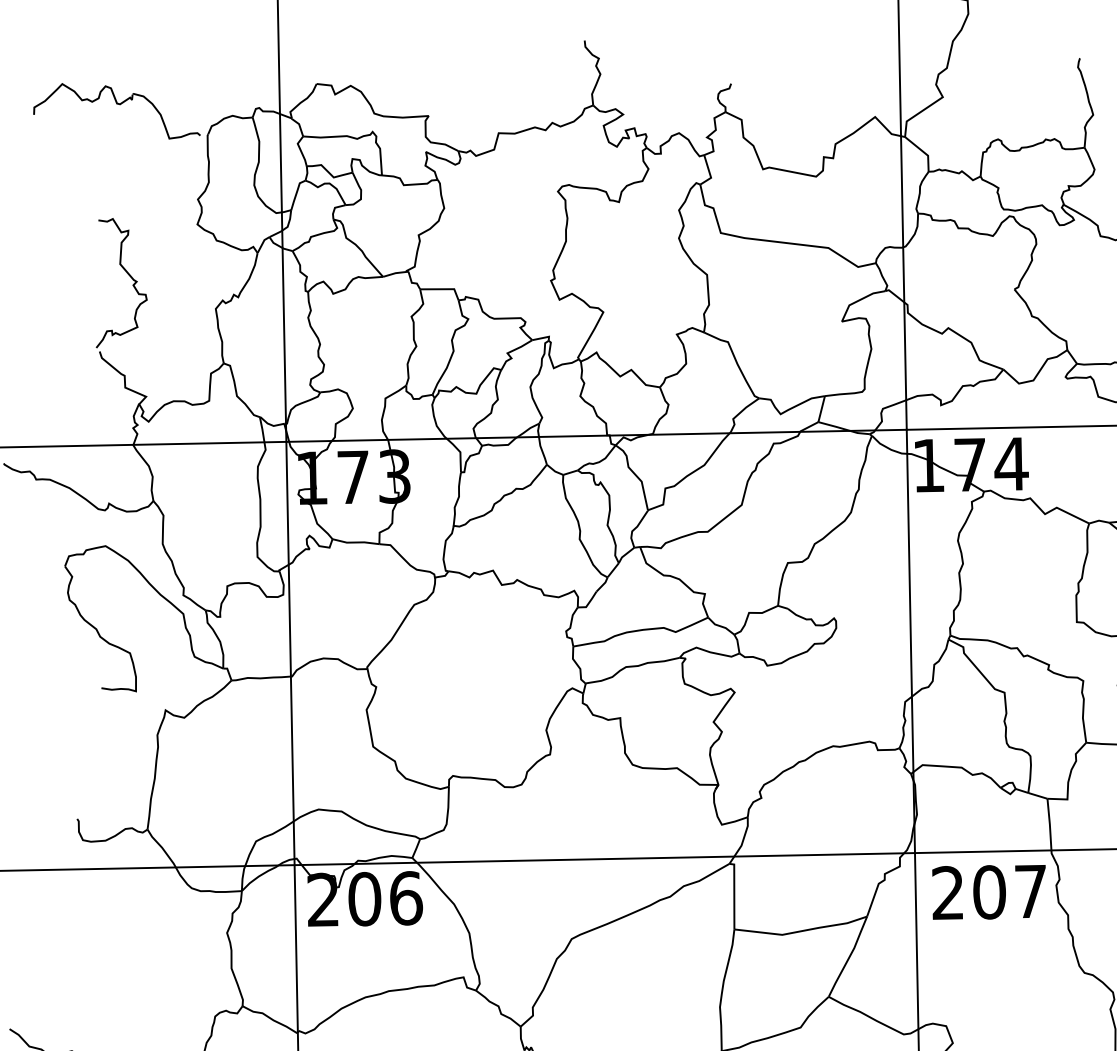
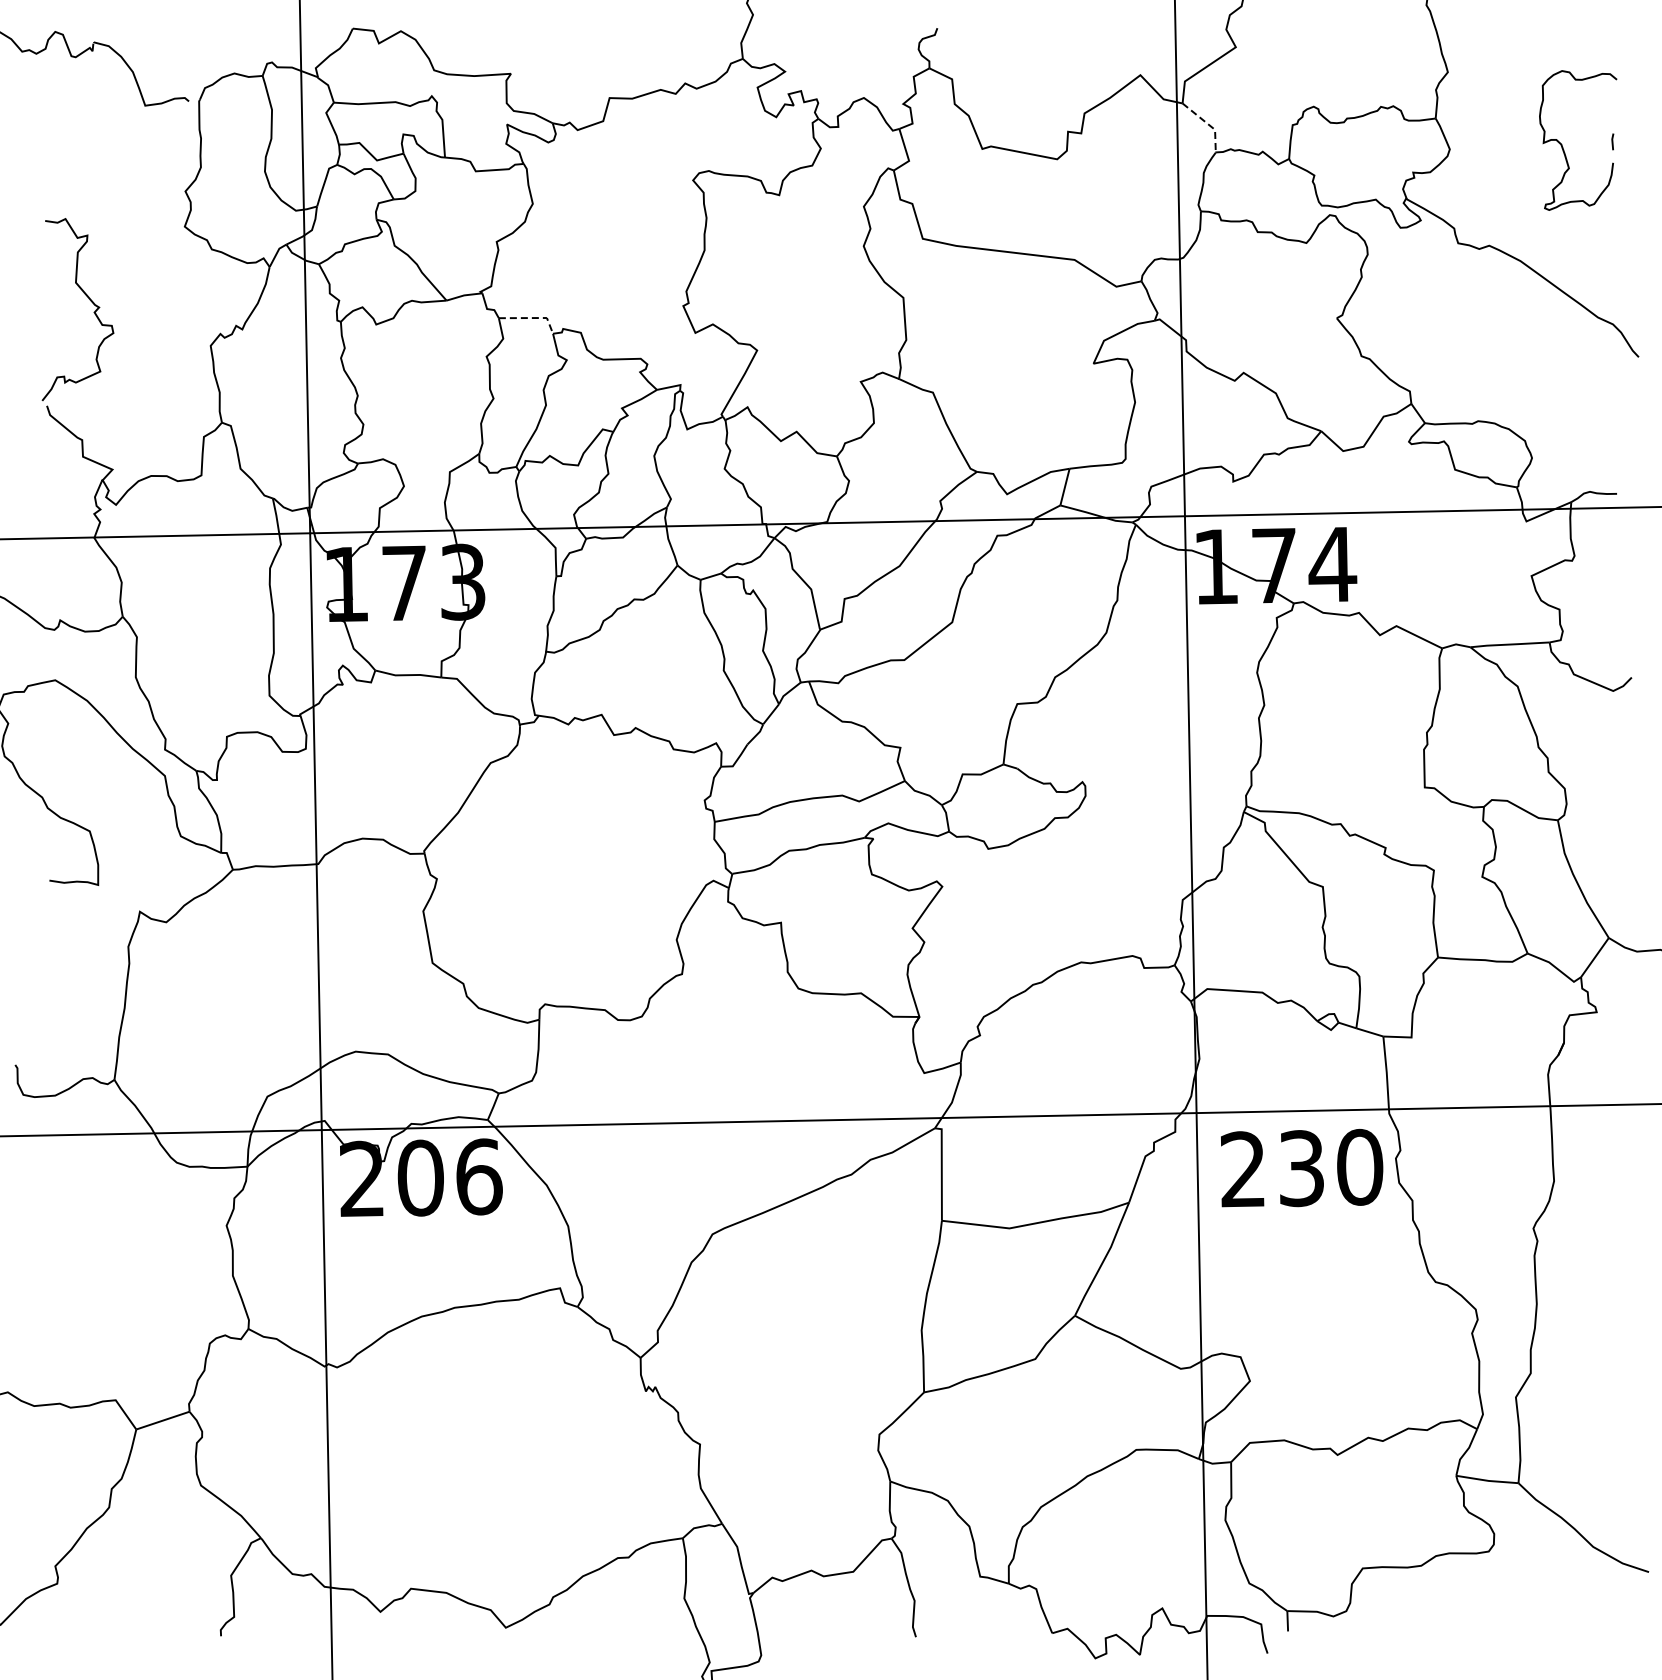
line: (923, 151) -> (1208, 124), solid -> dashed
line: (444, 289) -> (532, 318), solid -> dashed
text: (1009, 891) -> (1330, 1167), 207 -> 230

